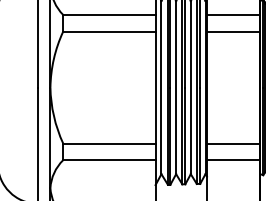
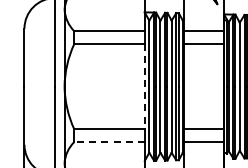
line: (155, 87) -> (144, 86), solid -> dashed
line: (109, 160) -> (109, 142), solid -> dashed

